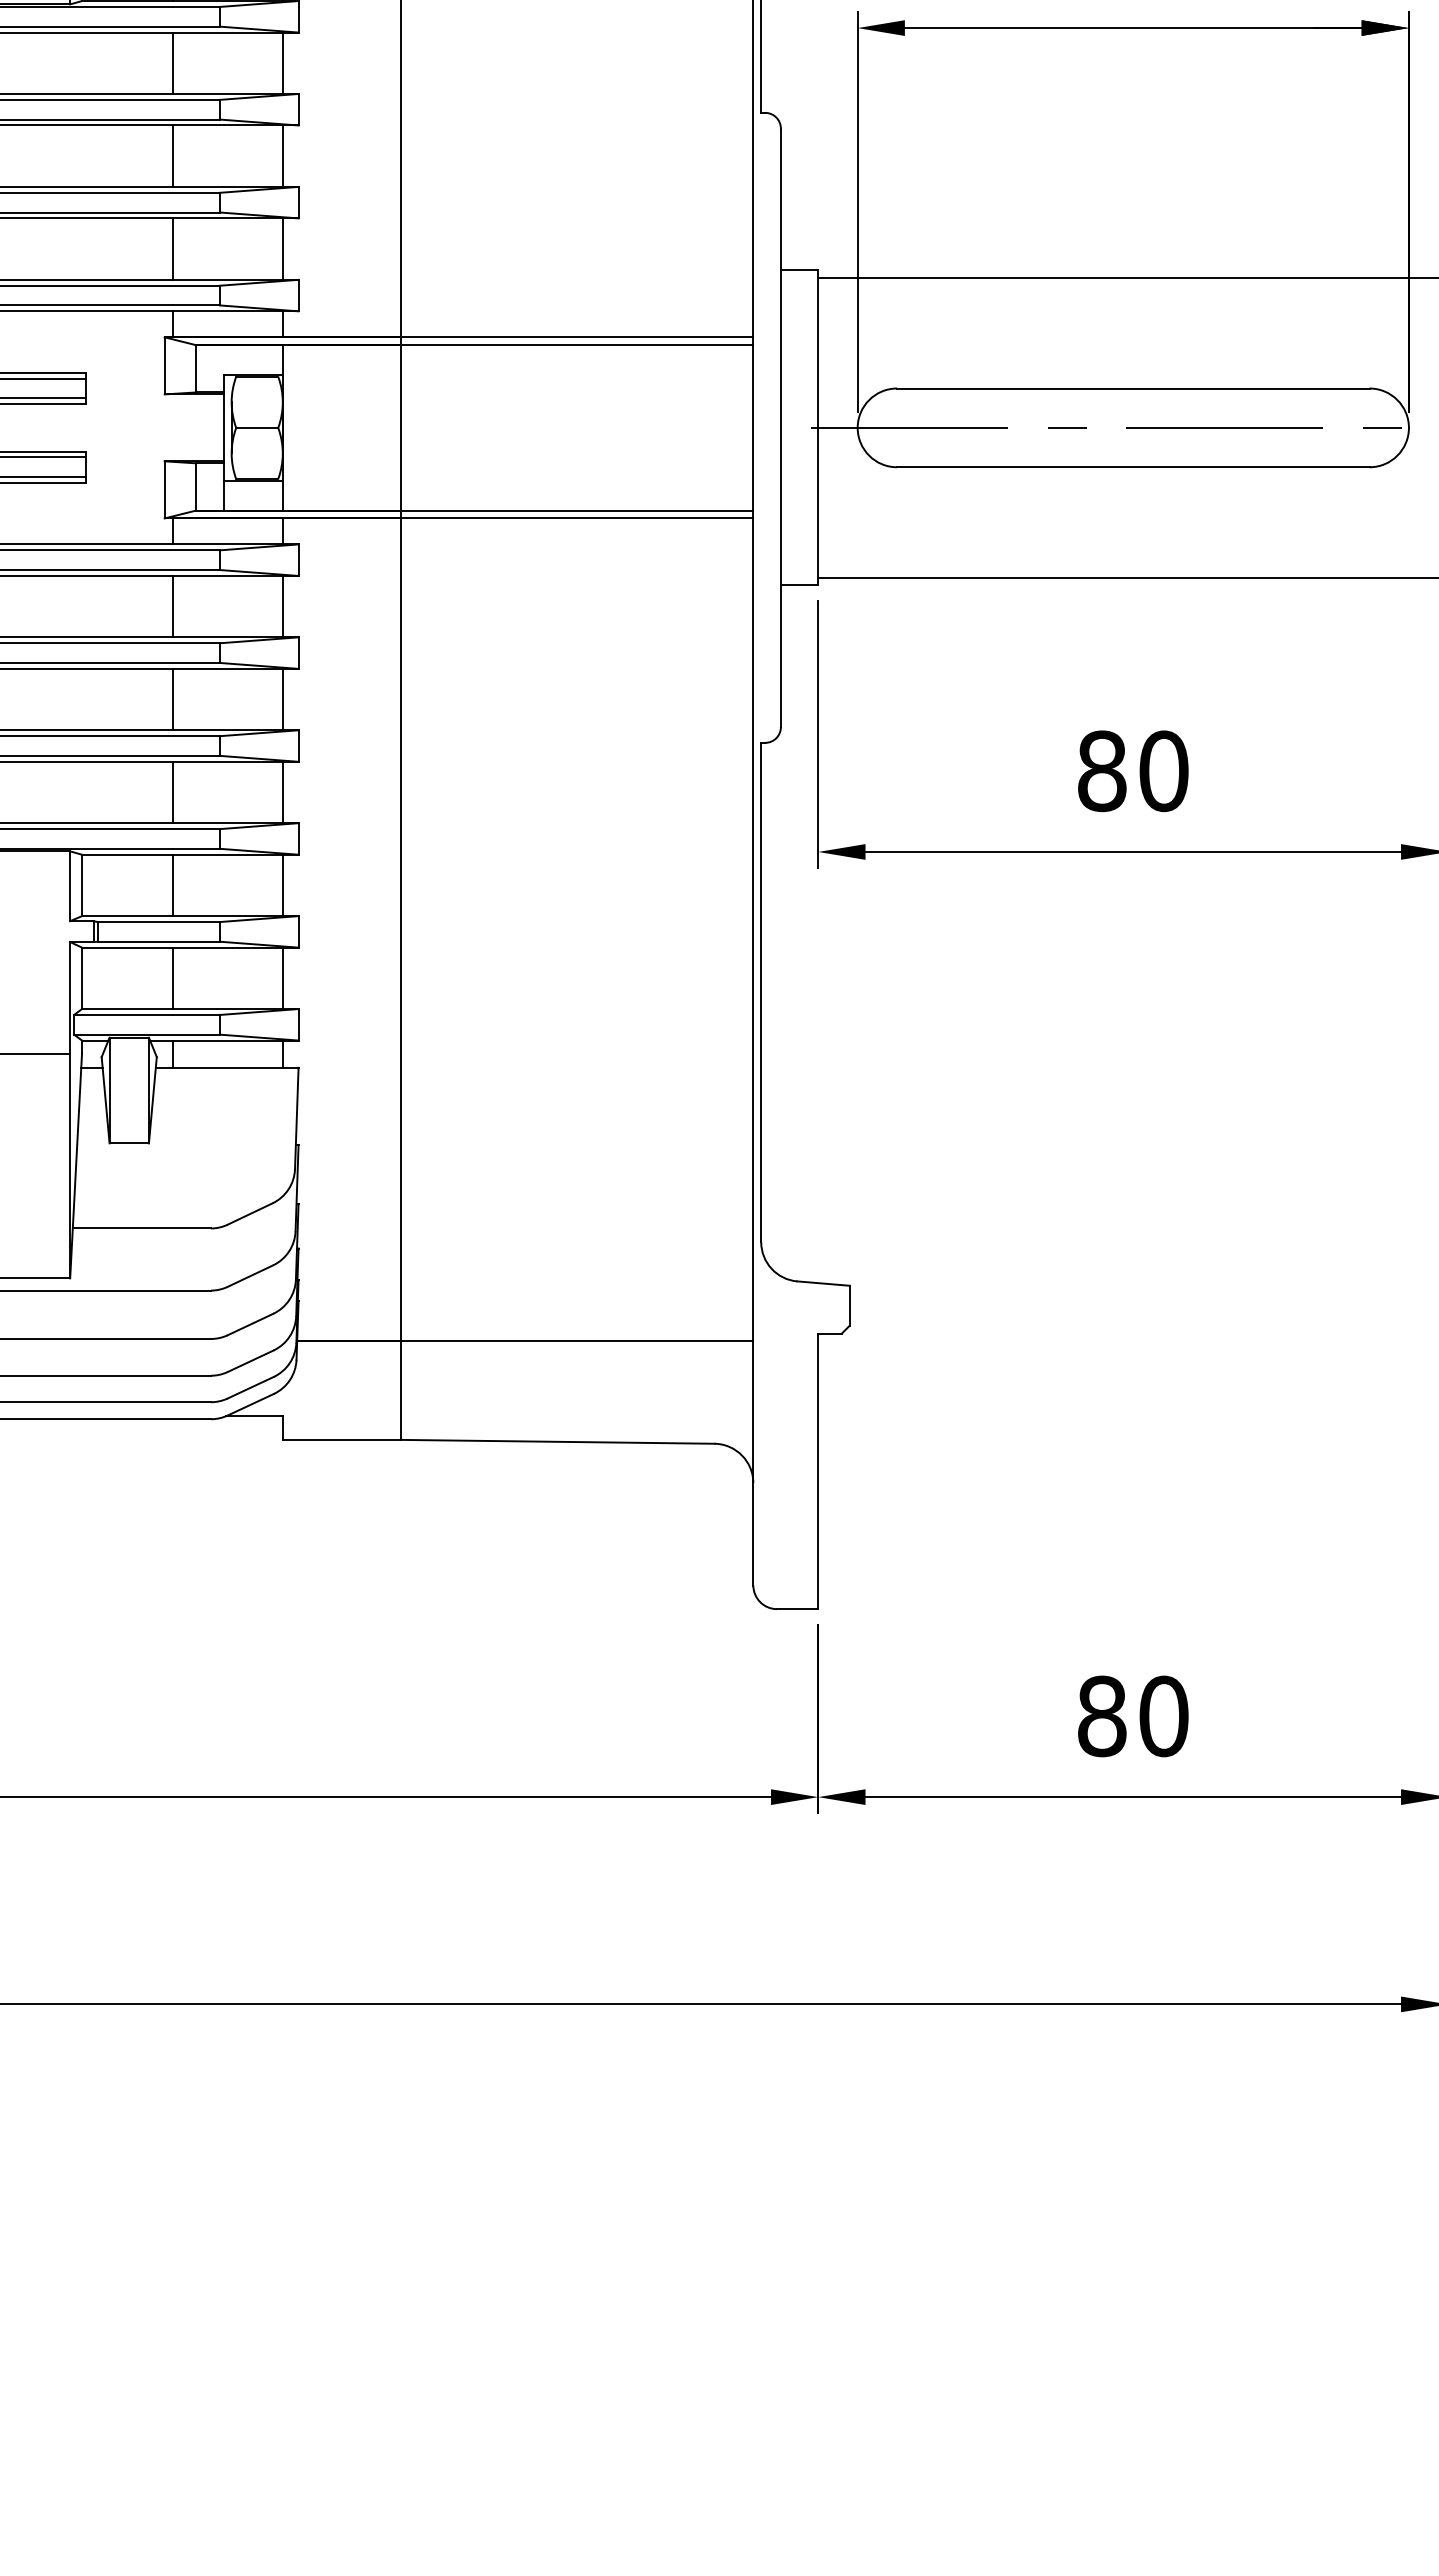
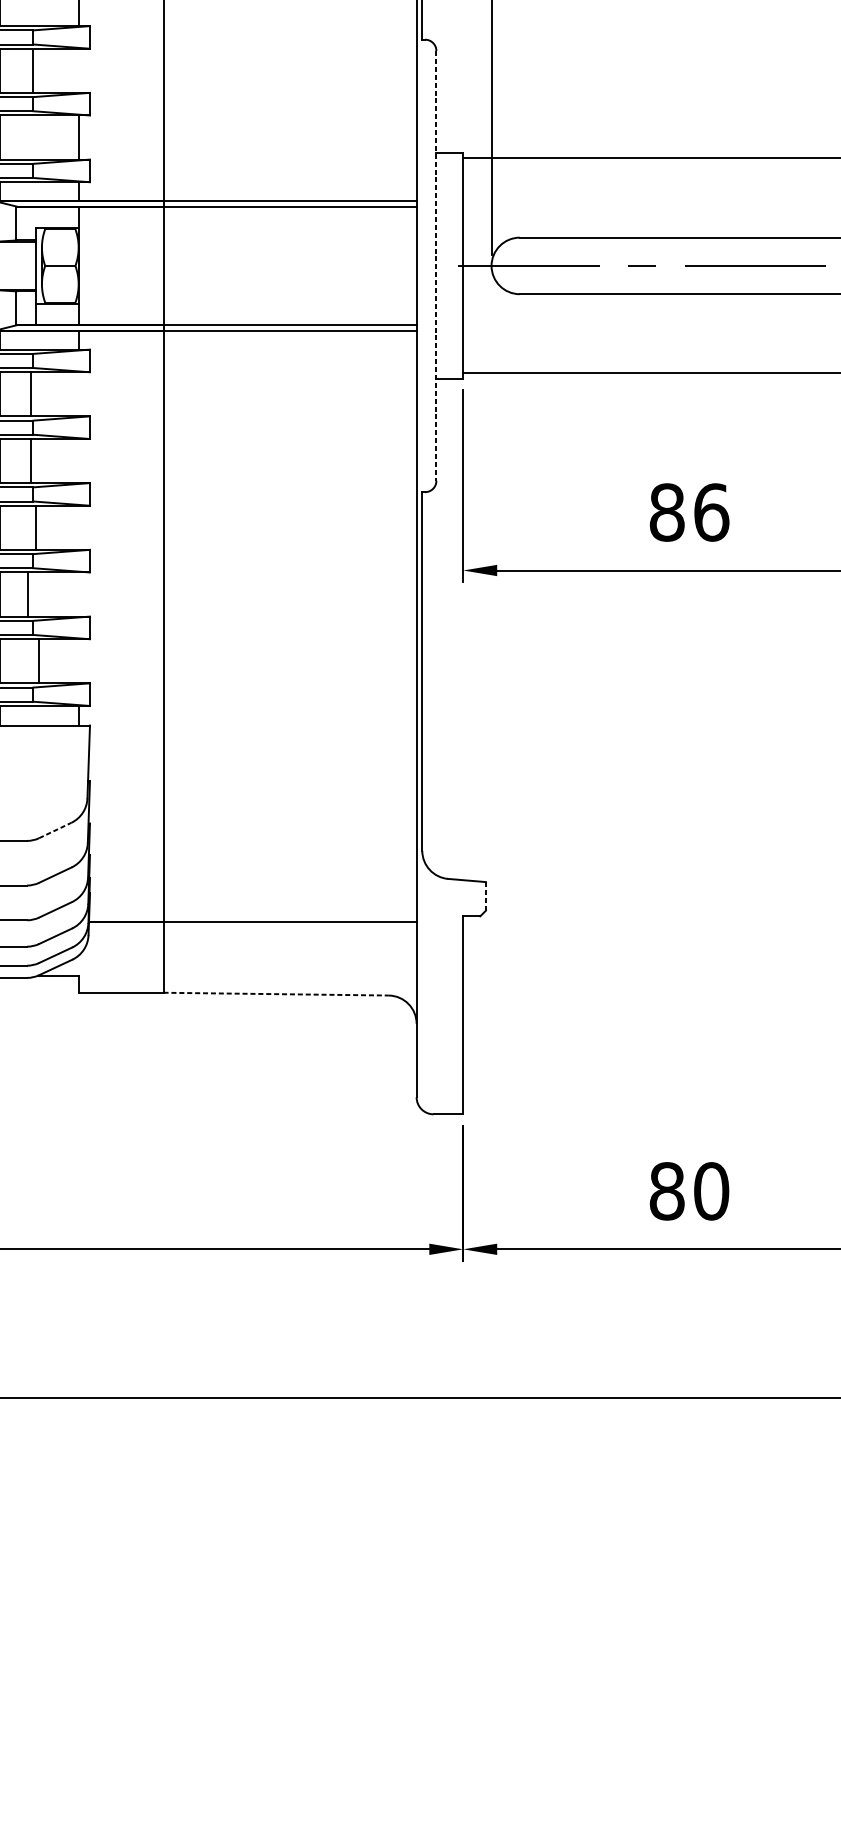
line: (282, 155) -> (32, 70), moved
line: (780, 428) -> (436, 266), solid -> dashed
line: (282, 606) -> (31, 394), moved
line: (282, 699) -> (30, 461), moved
text: (1163, 770) -> (711, 512), 80 -> 86
line: (282, 792) -> (35, 527), moved
line: (282, 885) -> (28, 594), moved
line: (282, 978) -> (38, 661), moved
line: (250, 1213) -> (55, 830), solid -> dashed
line: (849, 1305) -> (485, 896), solid -> dashed
line: (557, 1441) -> (275, 993), solid -> dashed

